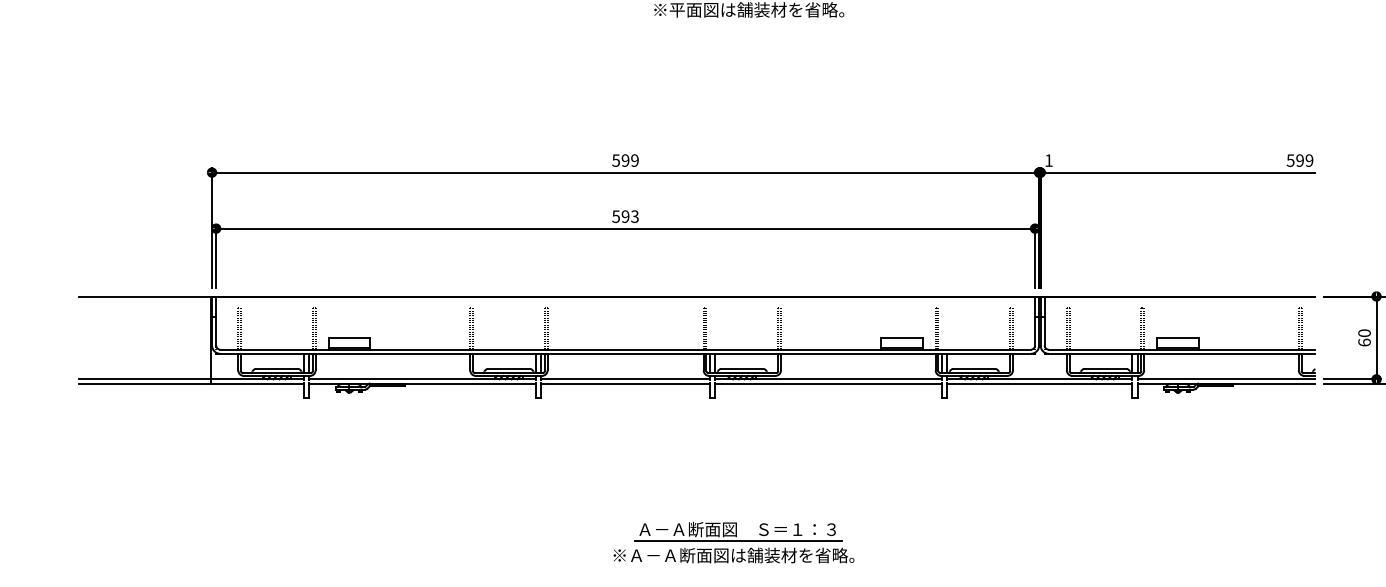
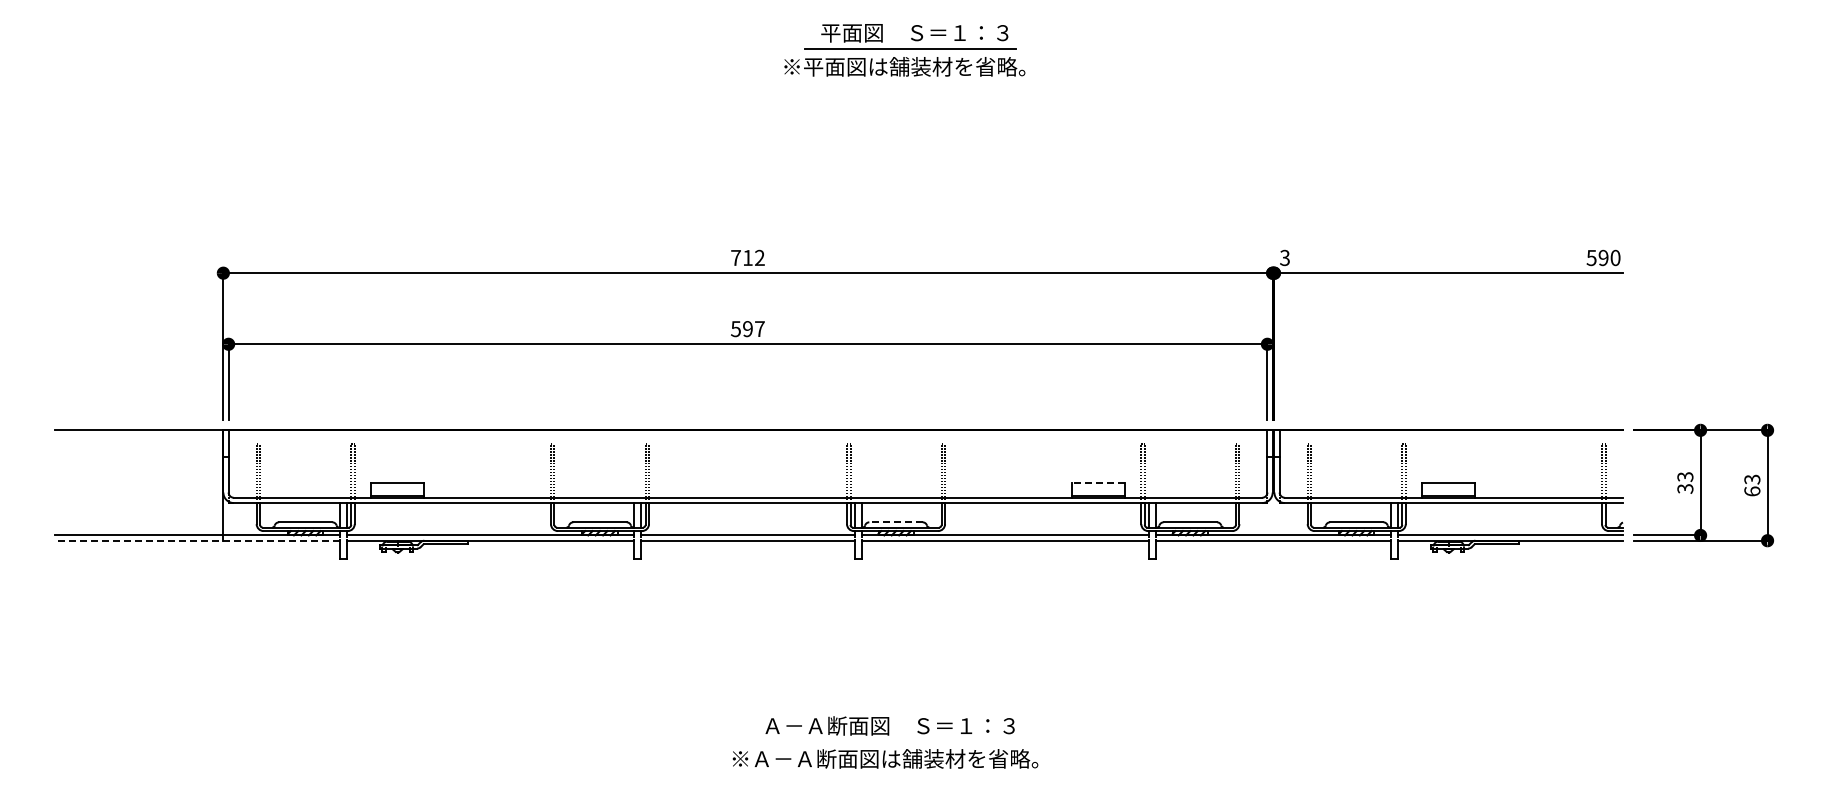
text: (625, 160) -> (747, 257), 599 -> 712
text: (1048, 160) -> (1284, 257), 1 -> 3
text: (1309, 161) -> (1615, 258), 599 -> 590
text: (634, 217) -> (759, 329), 593 -> 597
line: (901, 337) -> (1097, 482), solid -> dashed
text: (1364, 337) -> (1685, 482), 60 -> 33
line: (742, 369) -> (896, 522), solid -> dashed
line: (191, 383) -> (197, 540), solid -> dashed
line: (737, 540) -> (890, 740), removed

